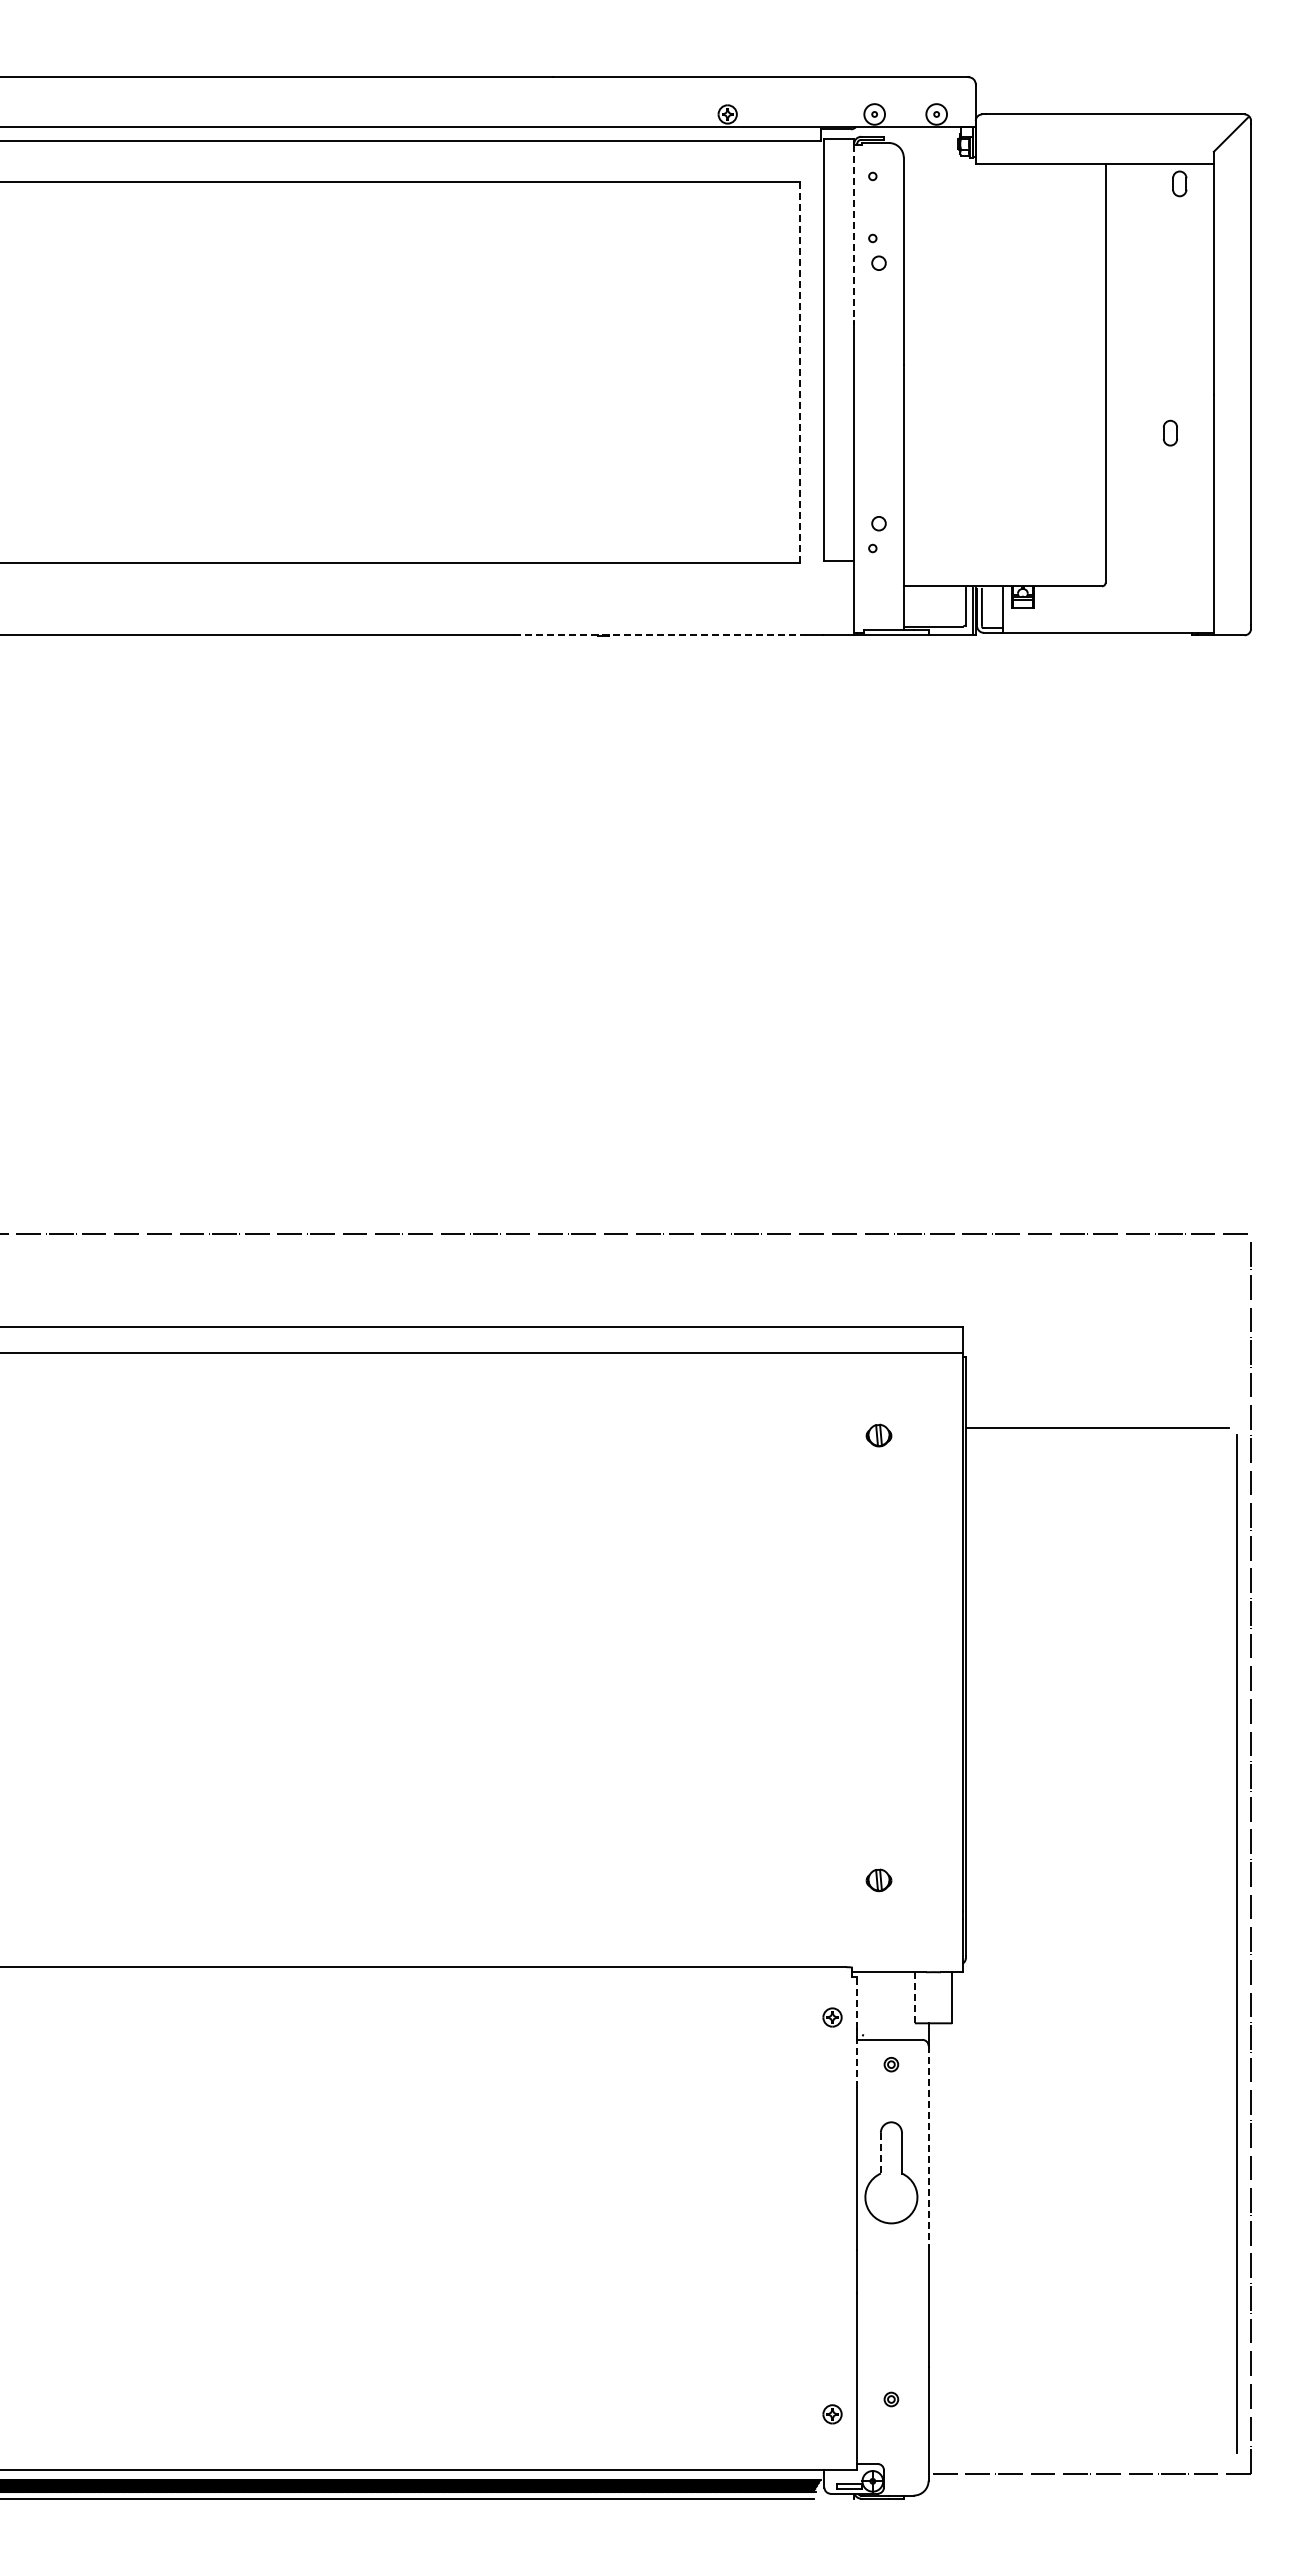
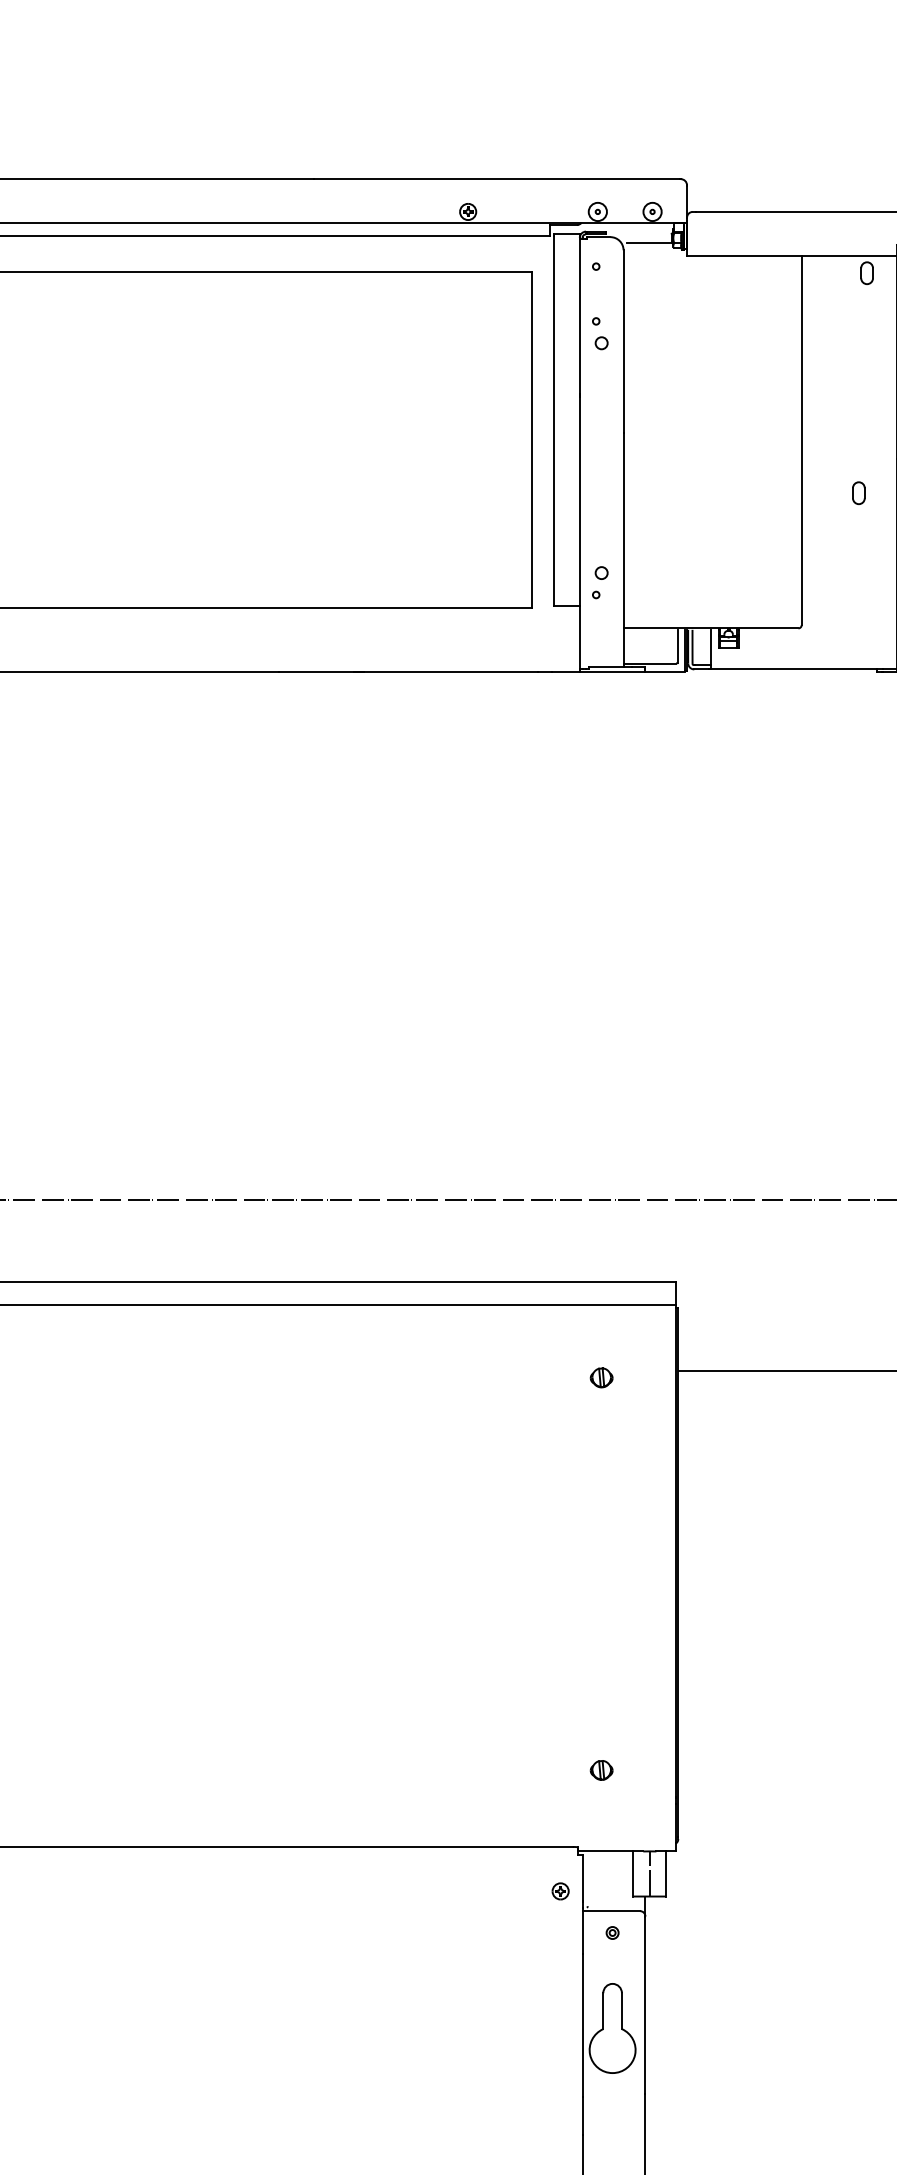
line: (931, 149) -> (647, 242), added
line: (854, 233) -> (580, 317), dashed -> solid
line: (799, 372) -> (531, 439), dashed -> solid
line: (660, 635) -> (408, 671), dashed -> solid
line: (914, 1997) -> (632, 1873), dashed -> solid
line: (933, 1997) -> (649, 1873), added
line: (857, 2002) -> (582, 1878), dashed -> solid
line: (857, 2063) -> (582, 1931), dashed -> solid
line: (928, 2146) -> (645, 2005), dashed -> solid
line: (880, 2153) -> (602, 2011), dashed -> solid

